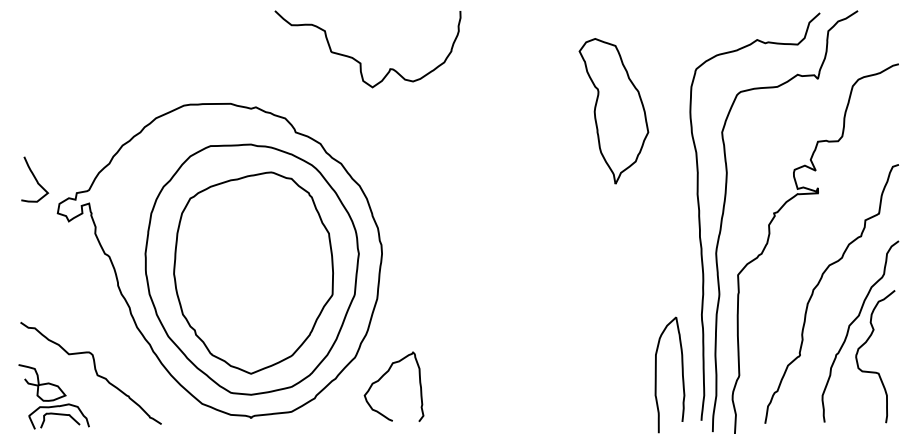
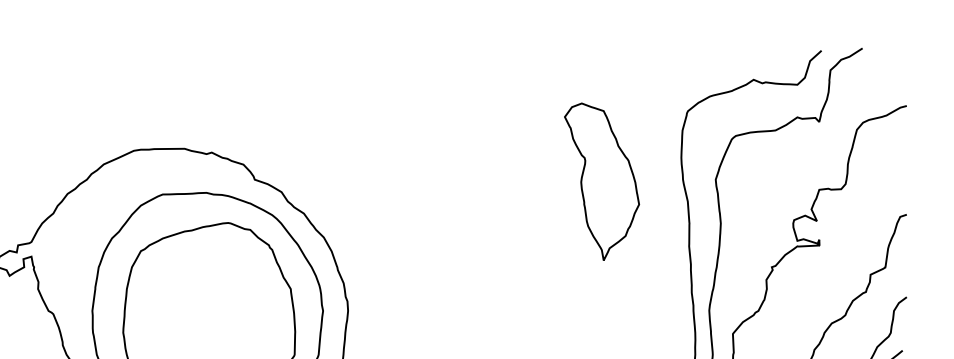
curve: (358, 60) -> (322, 101), removed
part: (613, 111) -> (601, 181), moved

